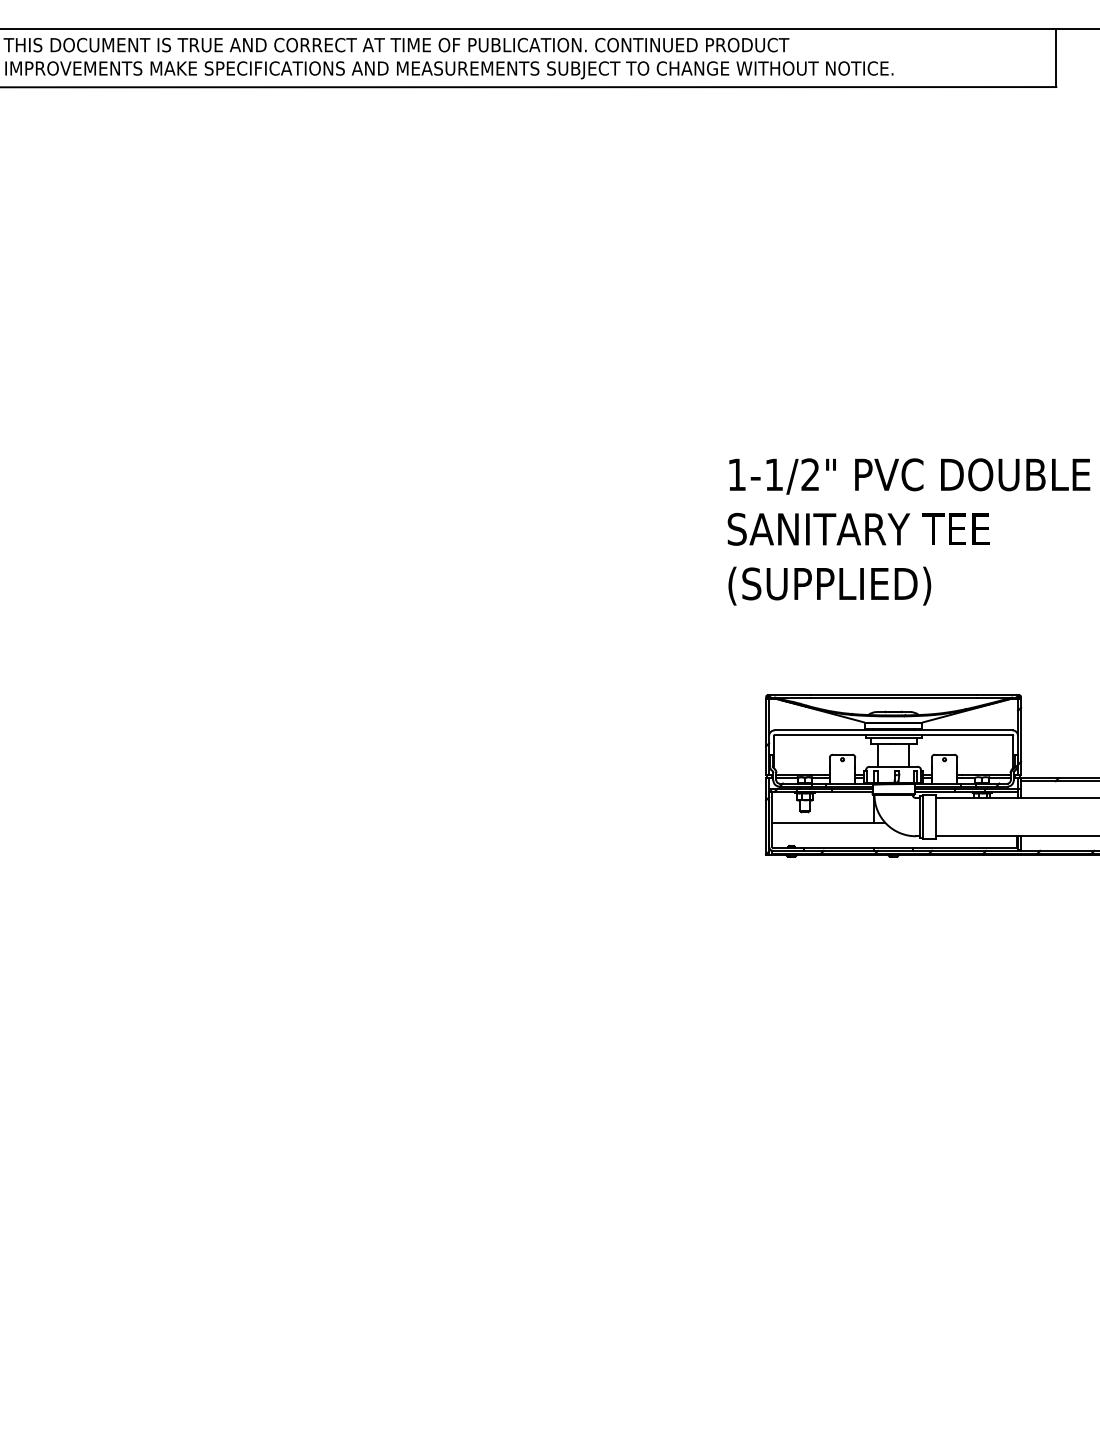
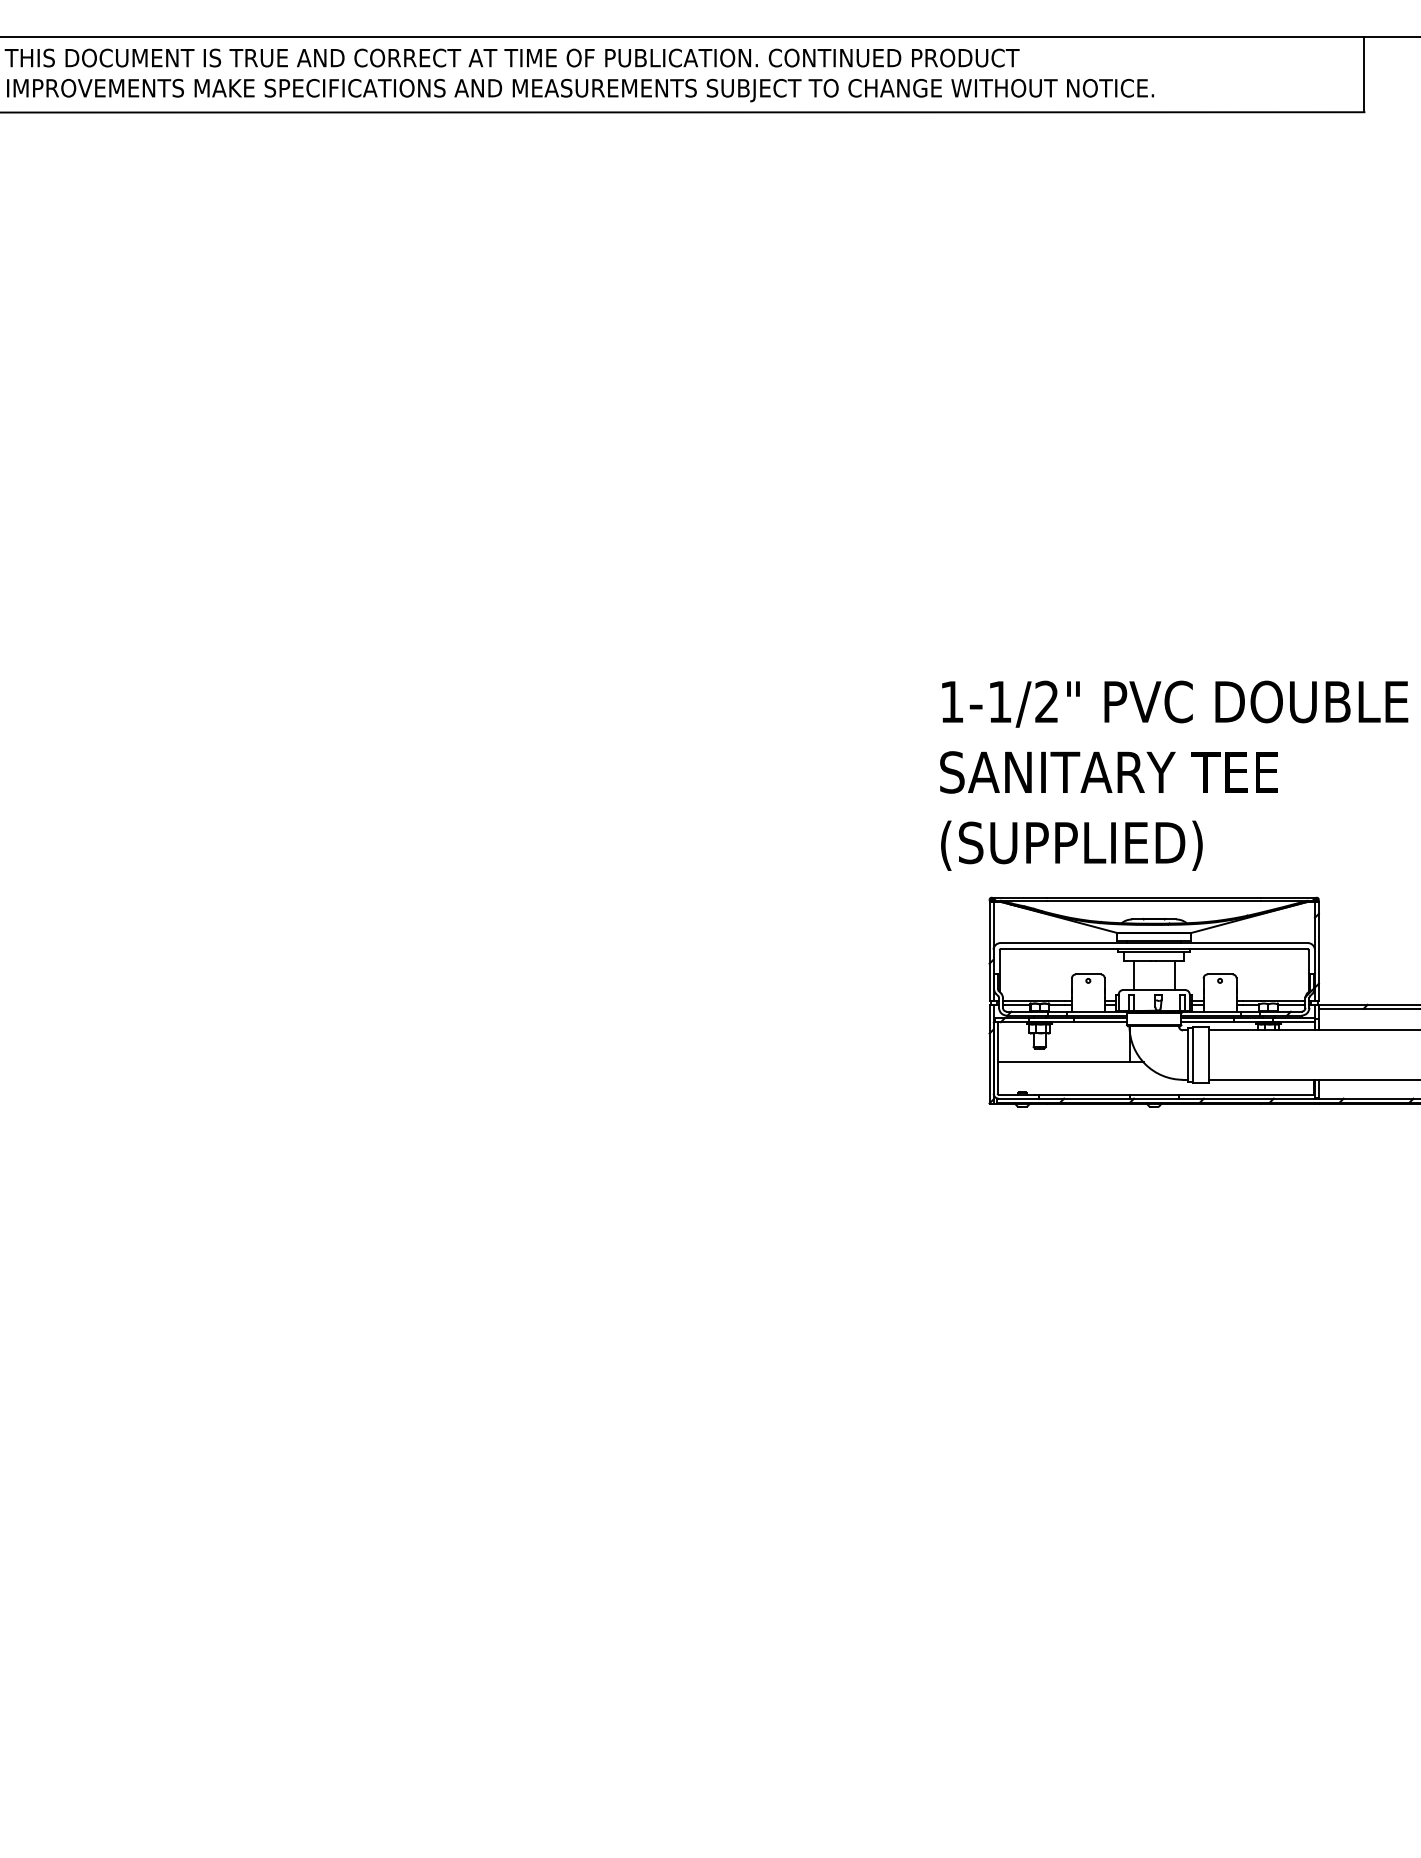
text: (909, 531) -> (1174, 775), moved

